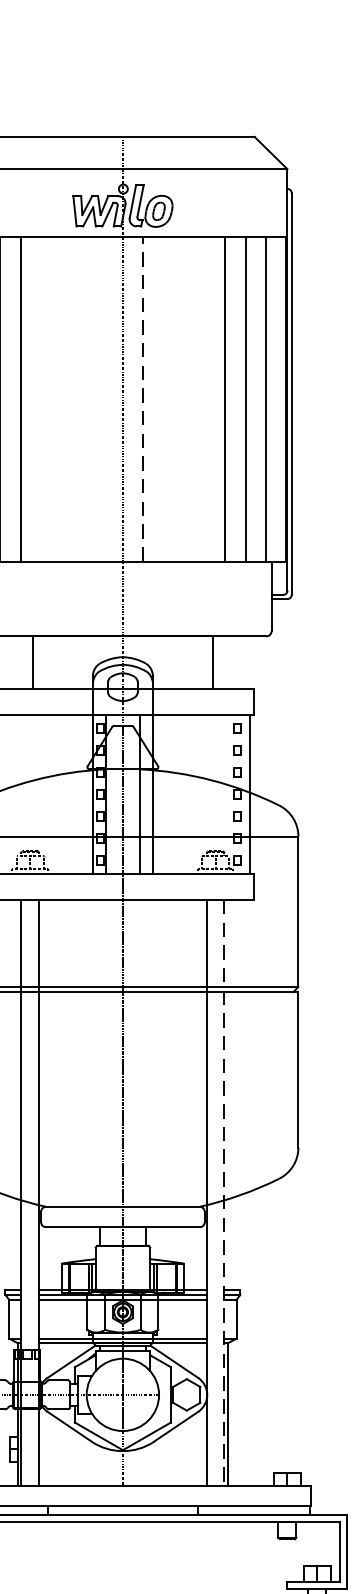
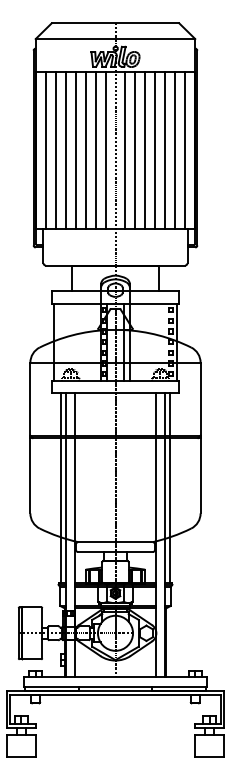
line: (40, 399) -> (75, 150), added
line: (61, 399) -> (85, 150), added
line: (81, 399) -> (95, 150), added
line: (102, 399) -> (105, 150), added
line: (143, 399) -> (125, 150), dashed -> solid
line: (164, 399) -> (135, 150), added
line: (184, 399) -> (145, 150), added
line: (205, 399) -> (155, 150), added
line: (11, 1094) -> (61, 487), added
line: (234, 1094) -> (169, 487), added
line: (223, 1193) -> (164, 535), dashed -> solid

